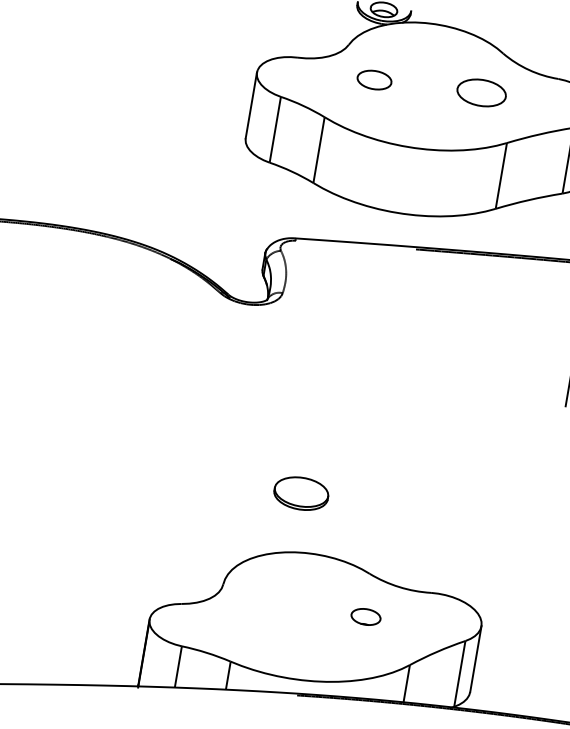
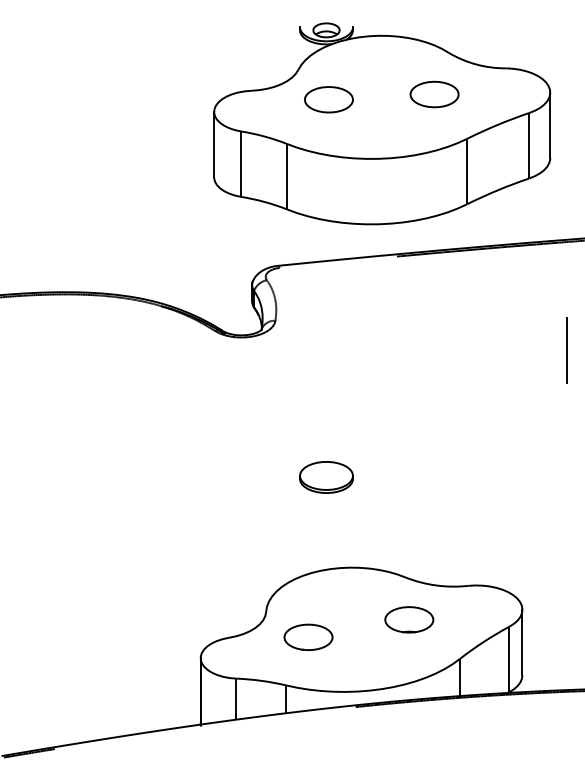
part: (374, 79) -> (328, 99), size x1.43
part: (301, 493) -> (326, 477), moved
part: (261, 616) -> (308, 636), added
part: (366, 616) -> (409, 619), size x1.67

